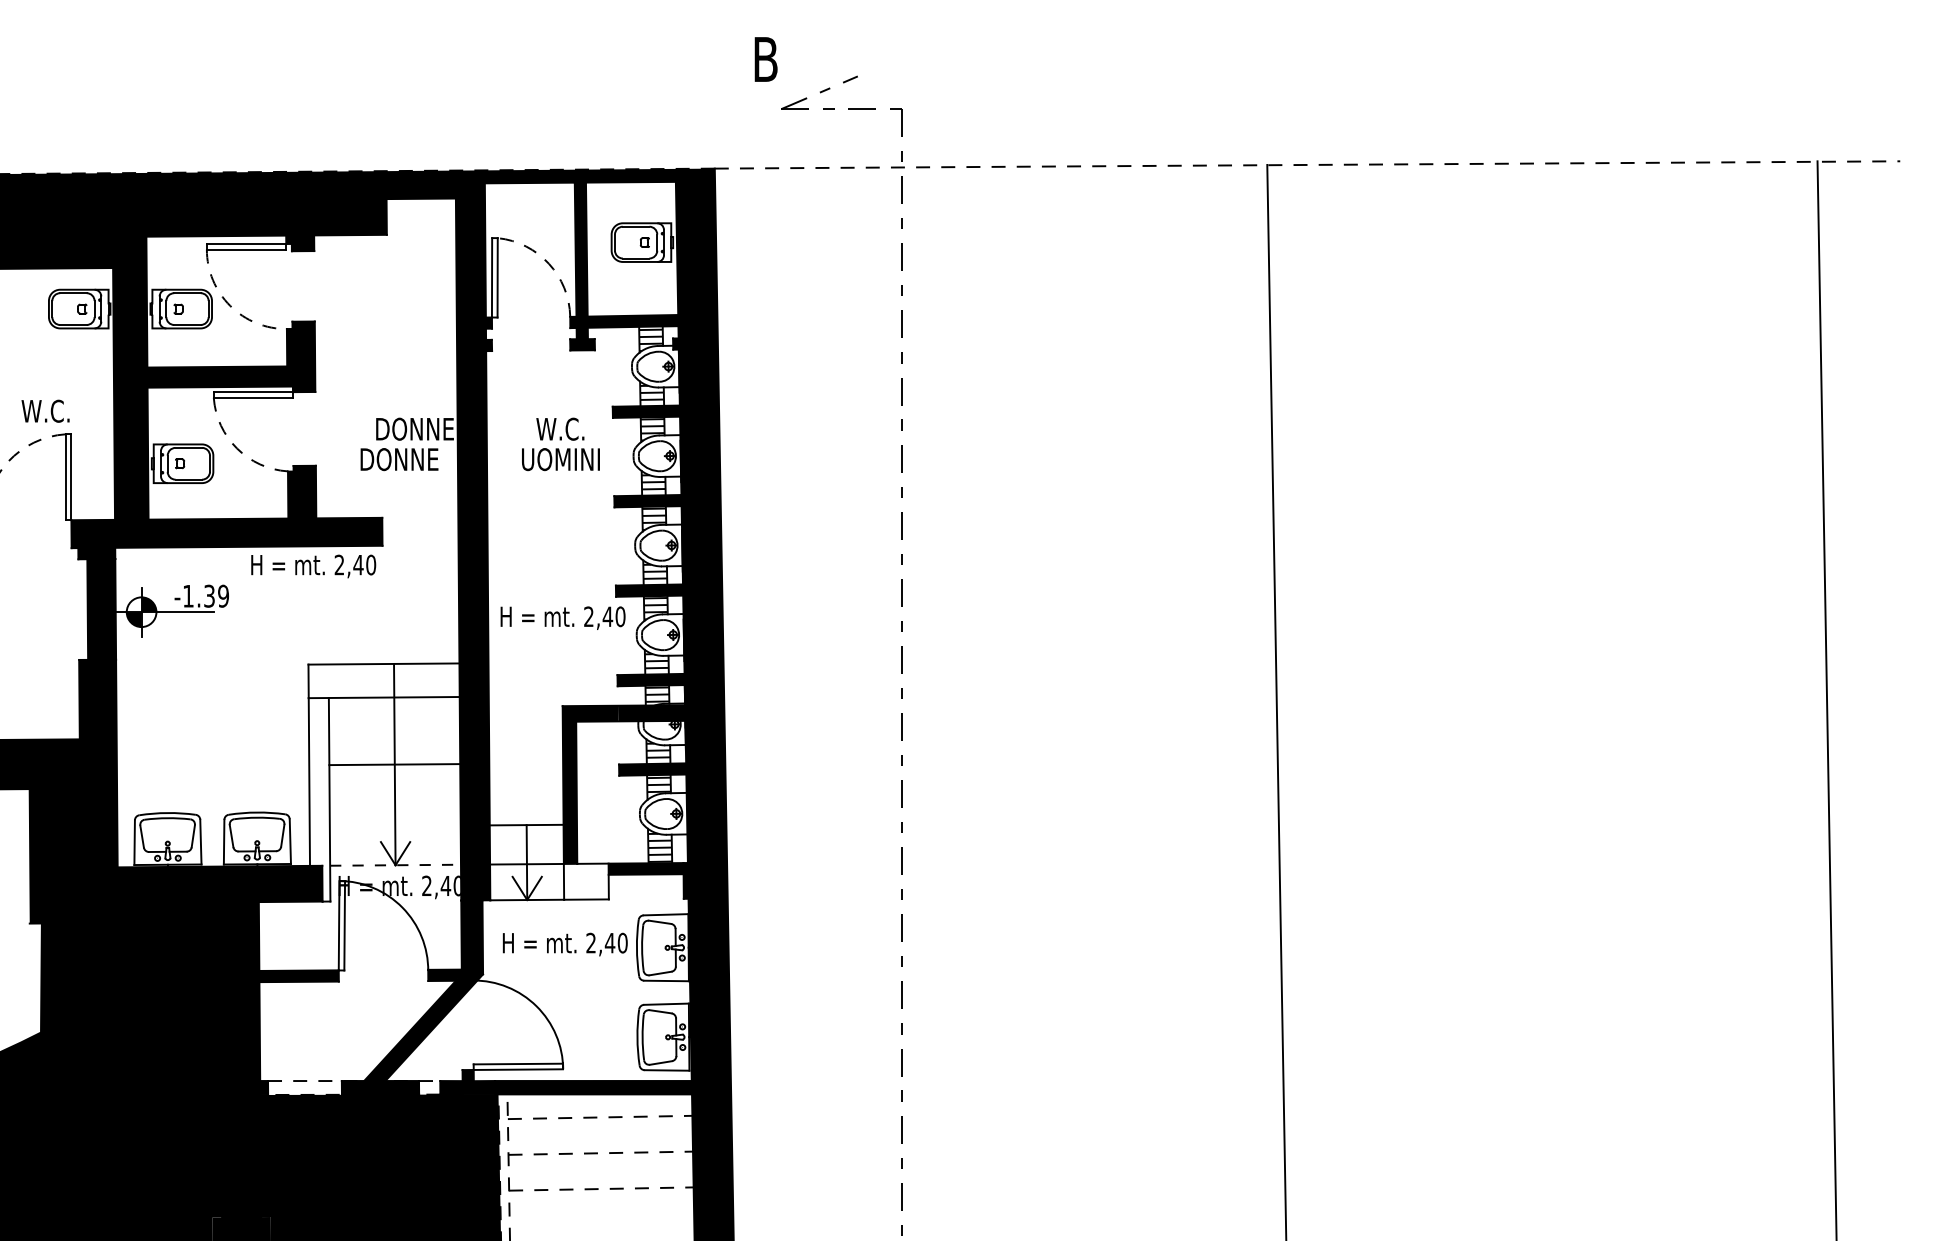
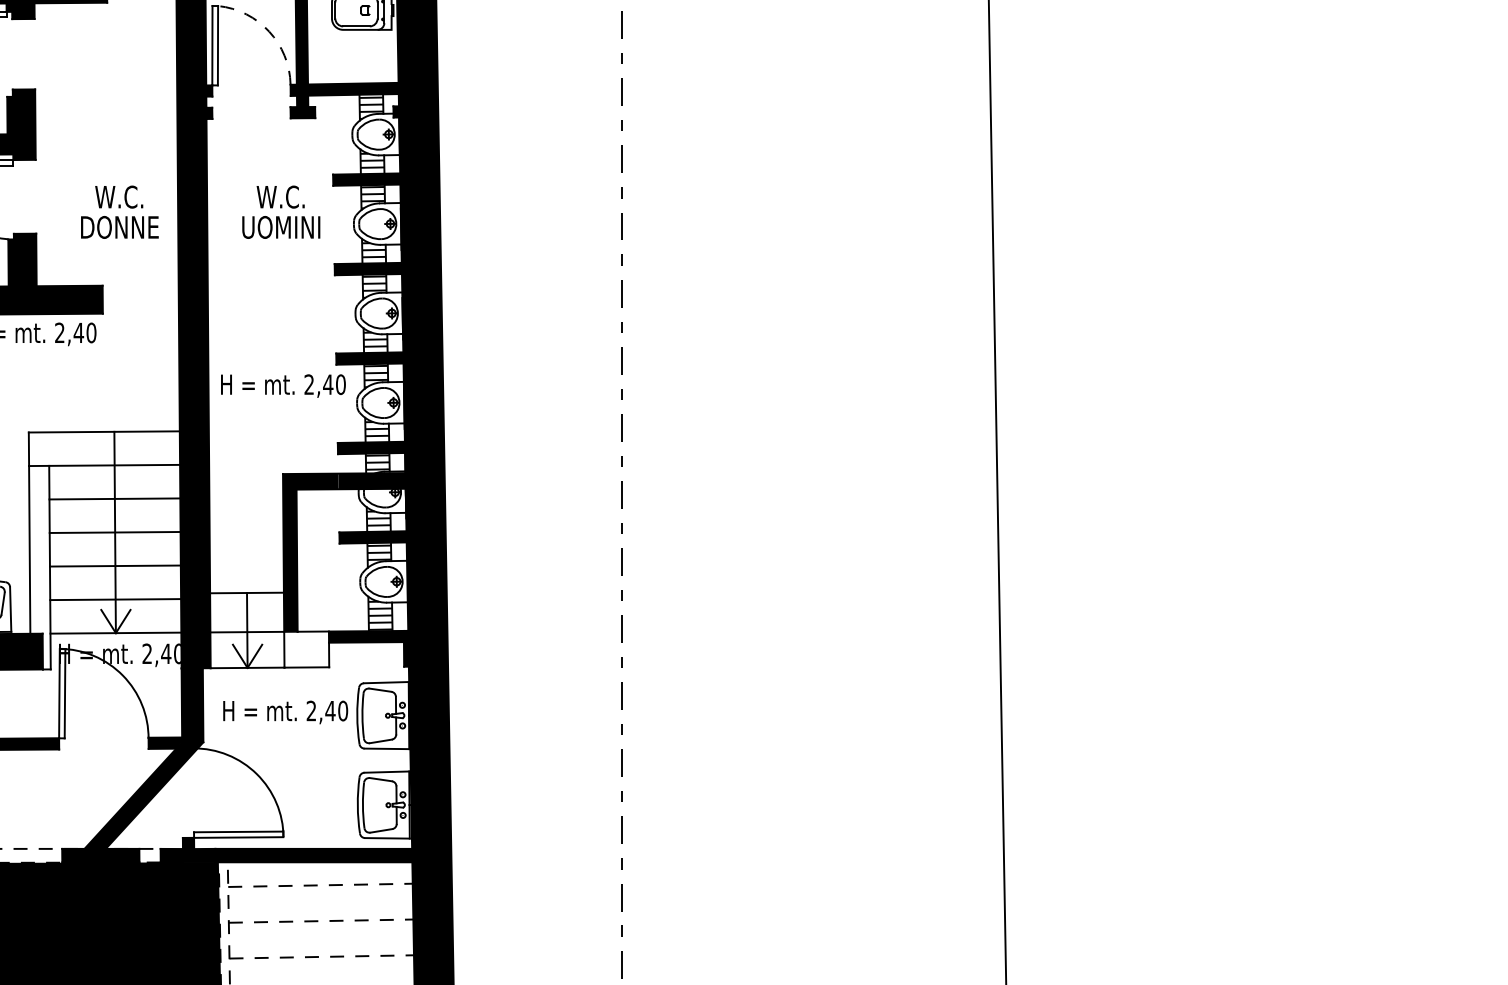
text: (413, 428) -> (133, 196), DONNE -> W.C.
line: (394, 730) -> (114, 498), added
line: (394, 797) -> (114, 565), added
line: (394, 831) -> (114, 599), added
line: (396, 865) -> (116, 633), dashed -> solid

